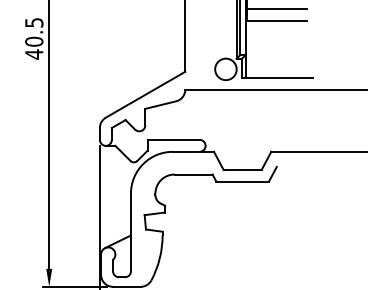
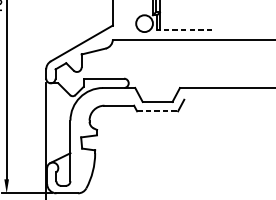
line: (276, 77) -> (184, 29), solid -> dashed
line: (243, 181) -> (158, 111), solid -> dashed

